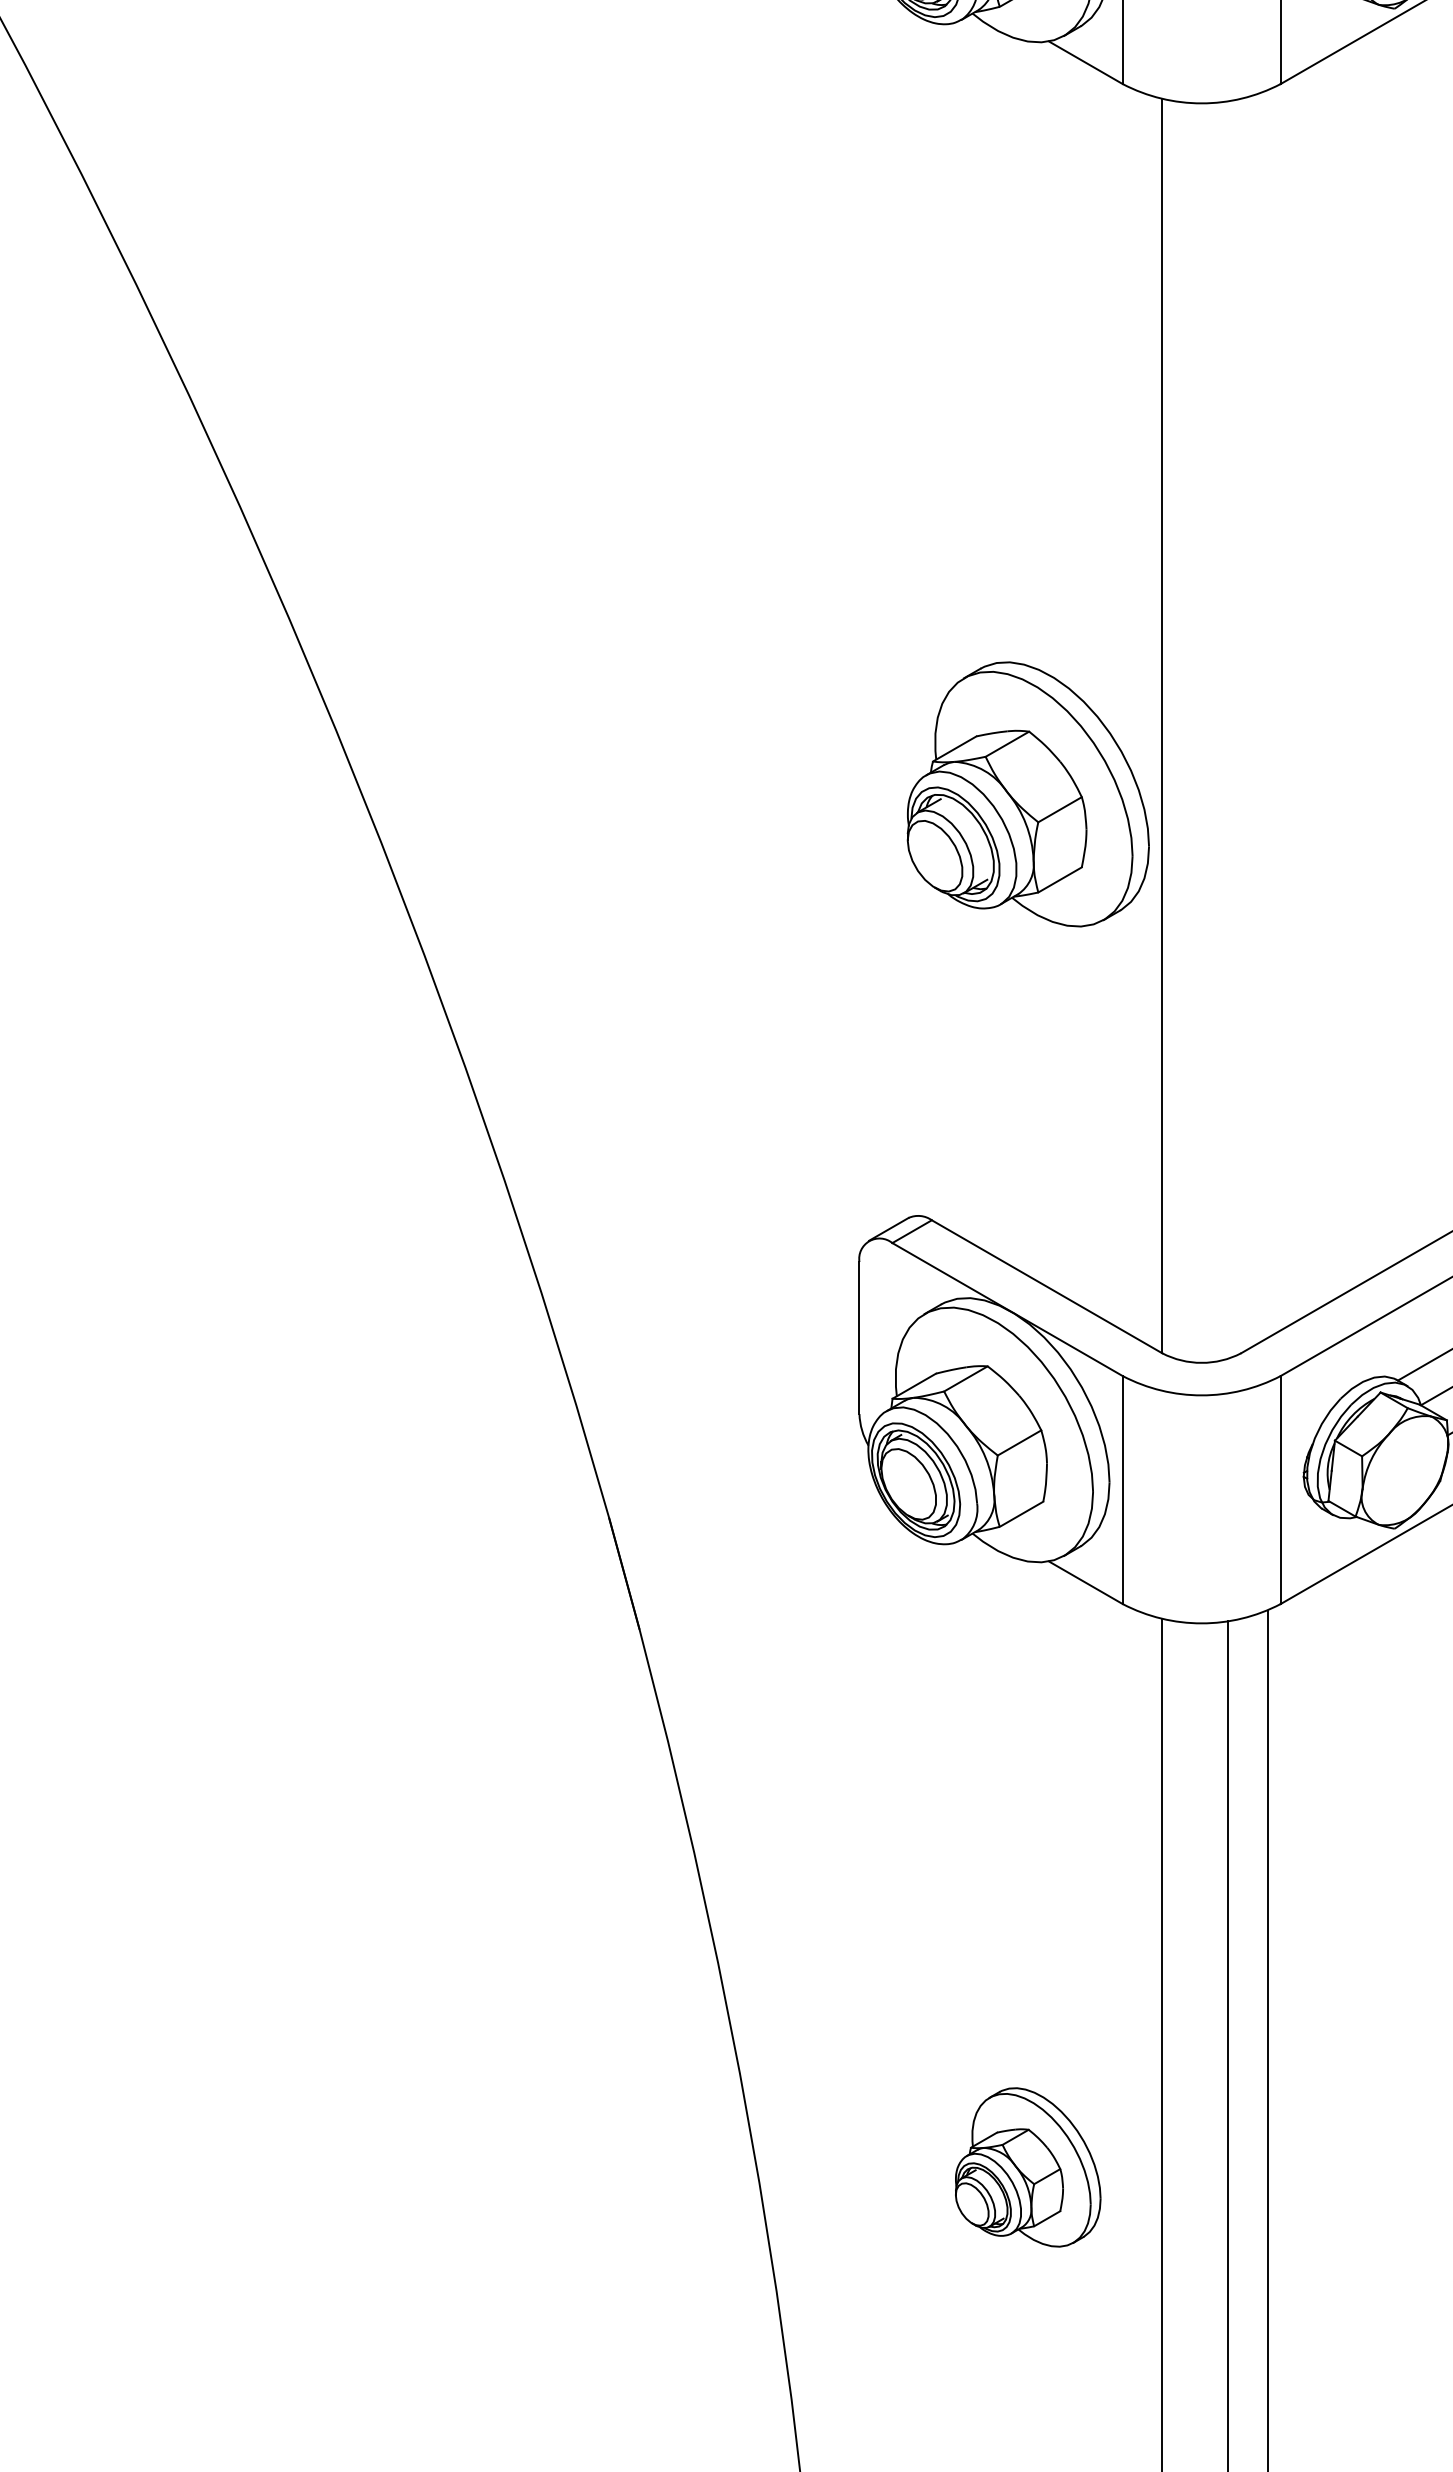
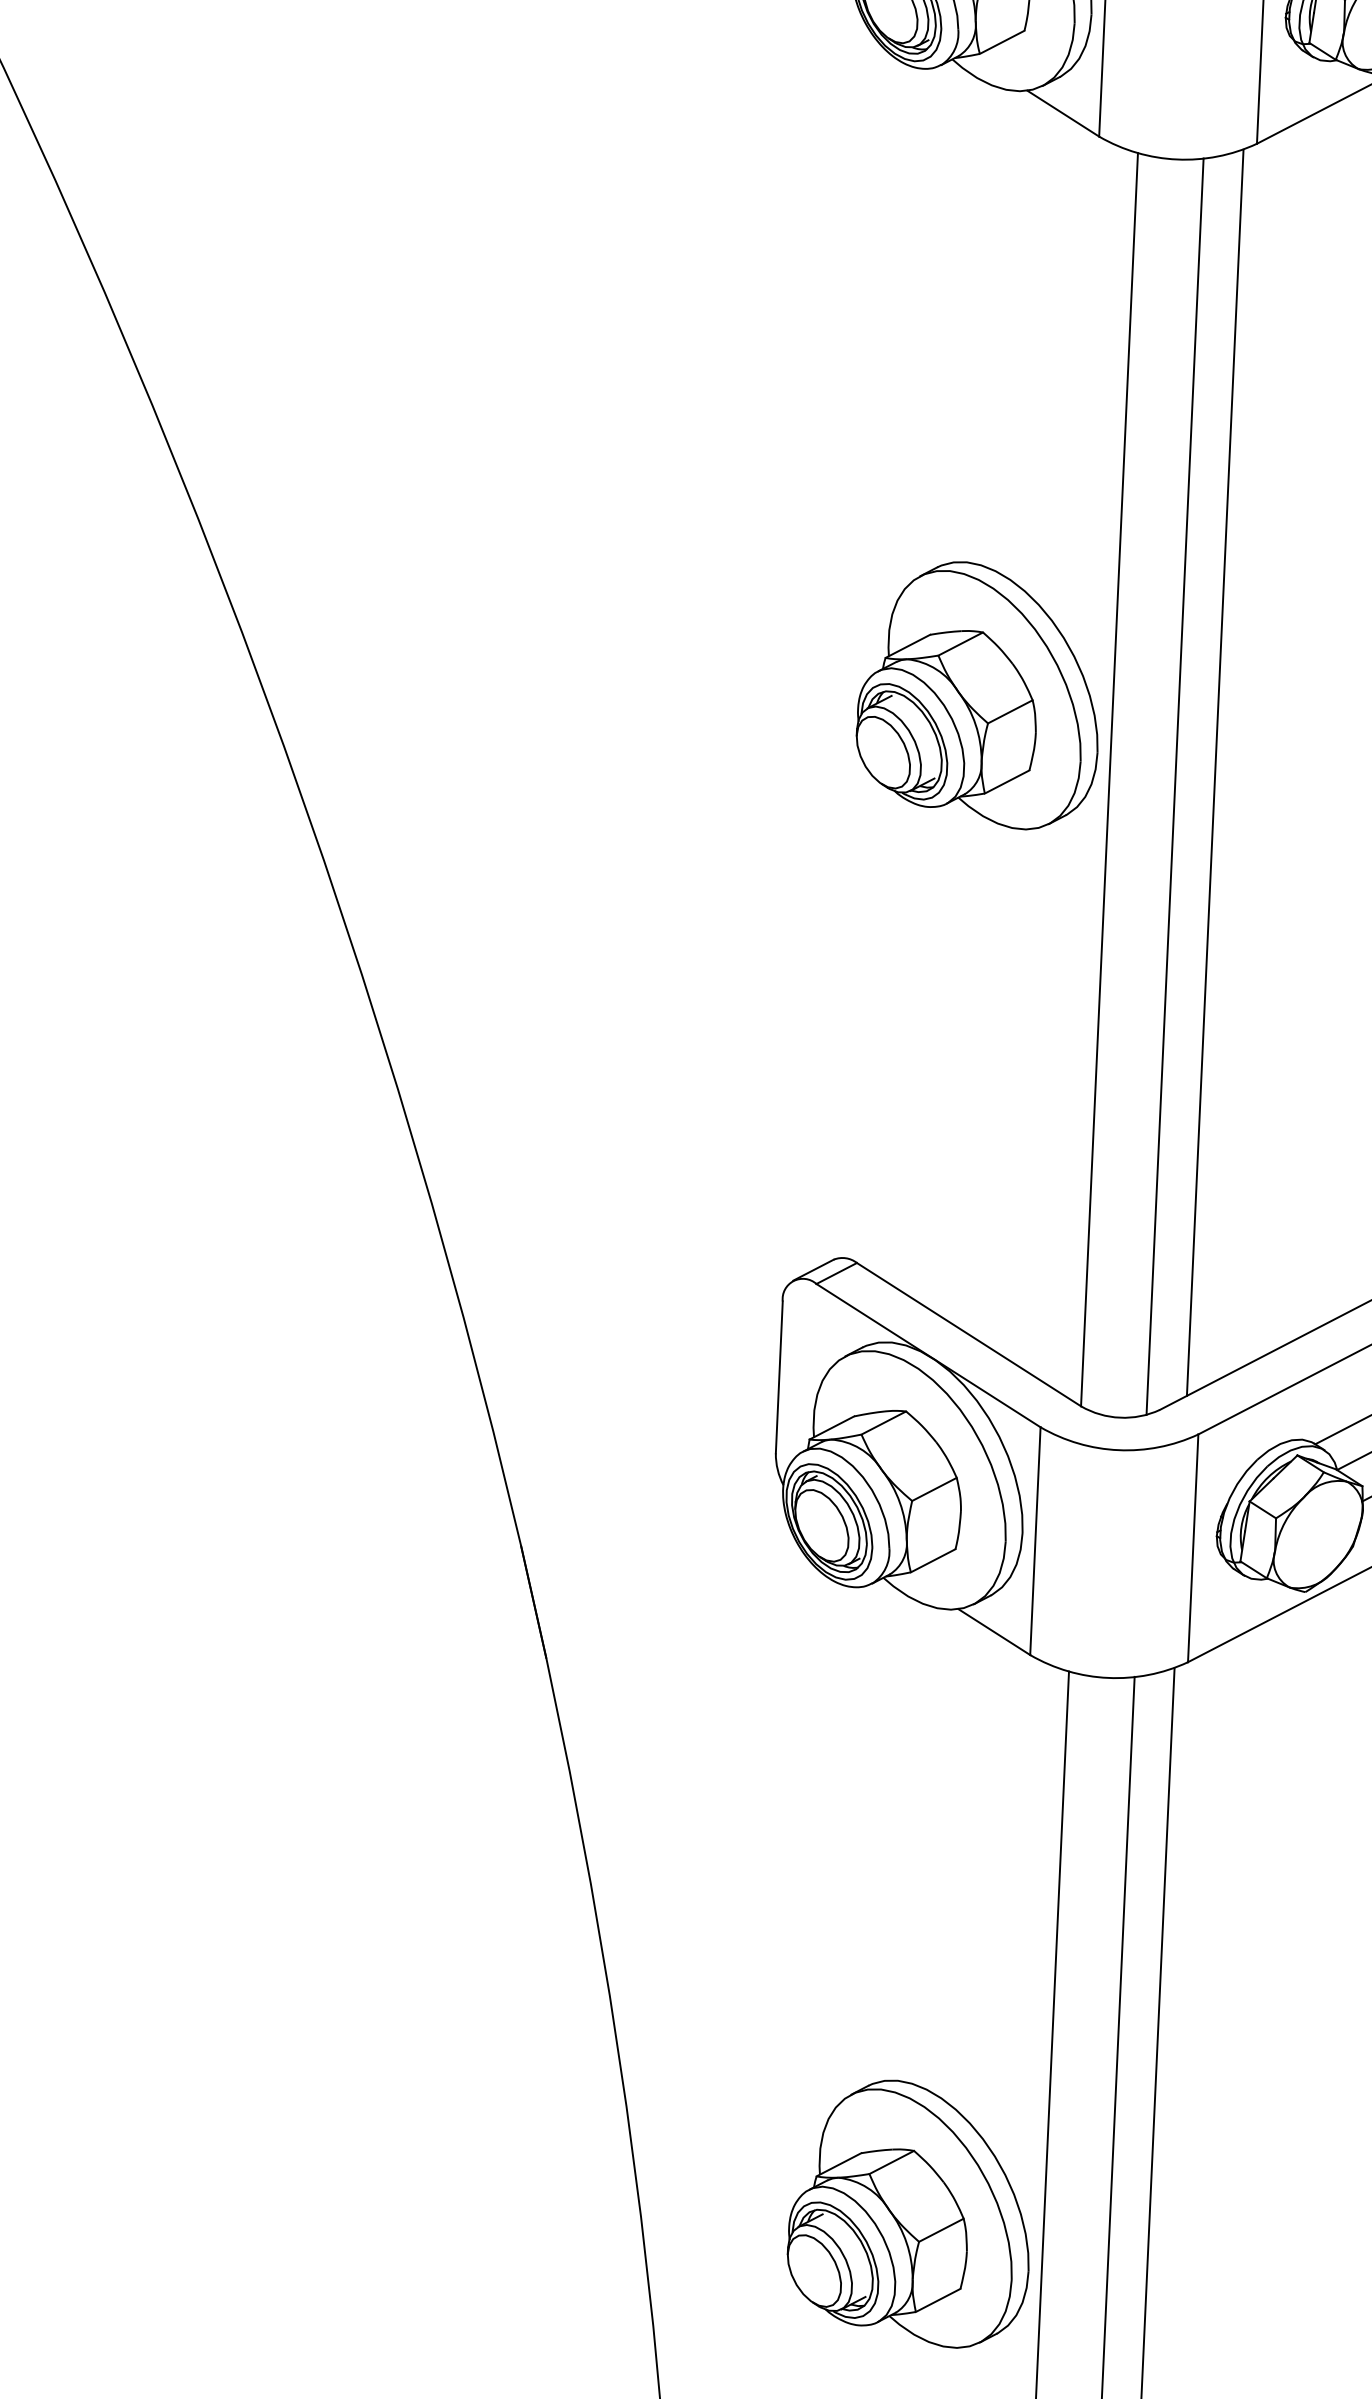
line: (1267, 714) -> (1215, 772), added
line: (1228, 729) -> (1175, 786), added
part: (1027, 794) -> (978, 695), moved
part: (1027, 2167) -> (909, 2213), size x1.67

